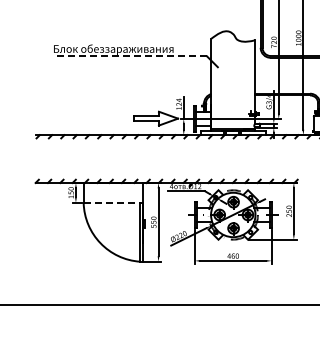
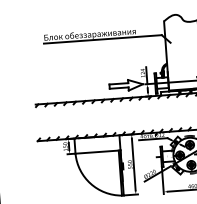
line: (129, 56) -> (102, 39), dashed -> solid
line: (113, 202) -> (98, 151), dashed -> solid

